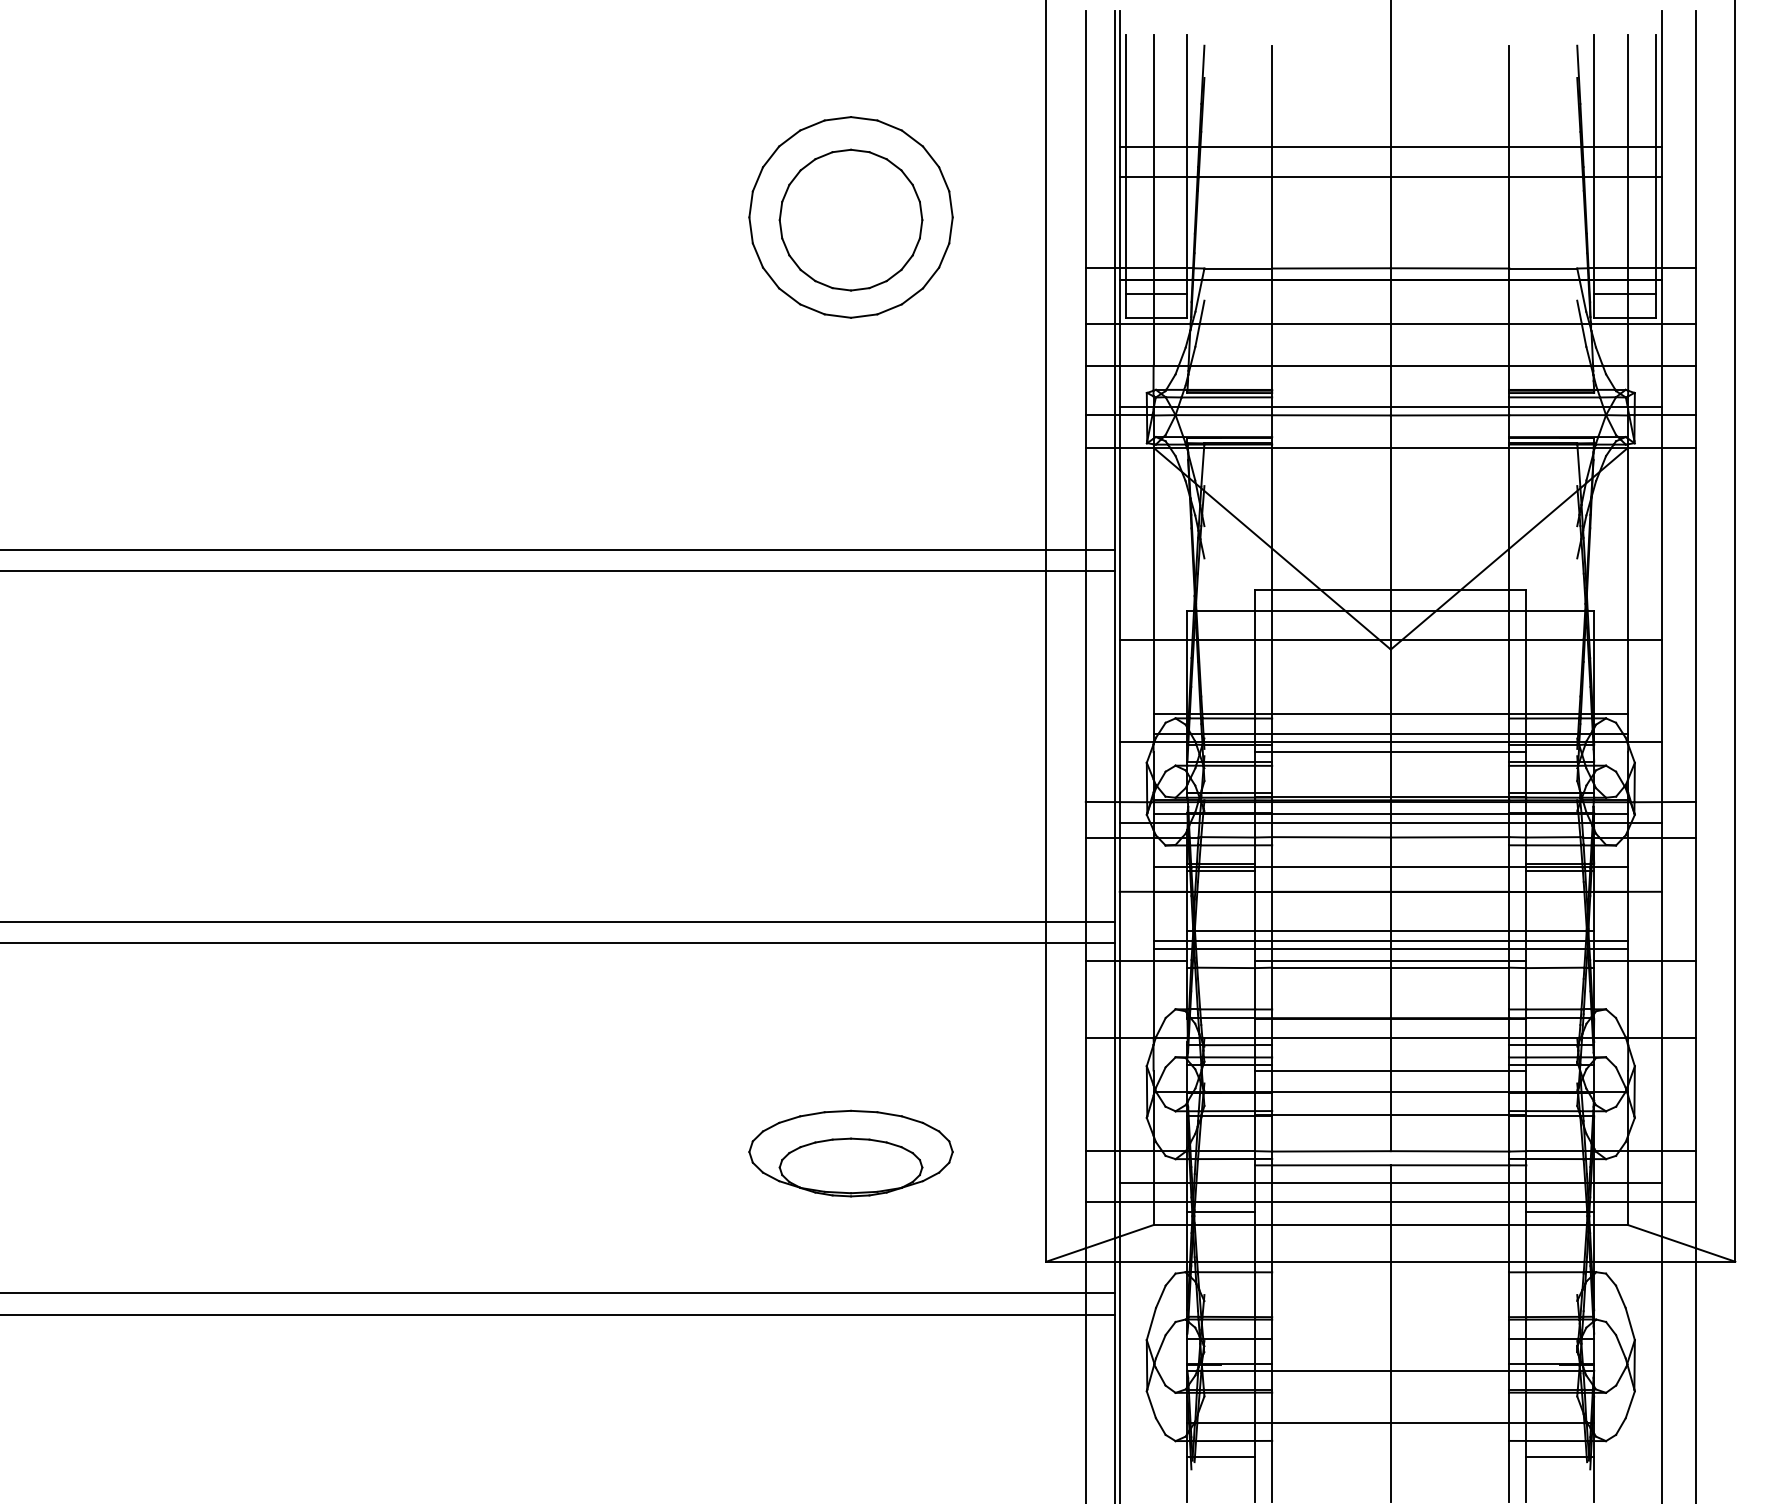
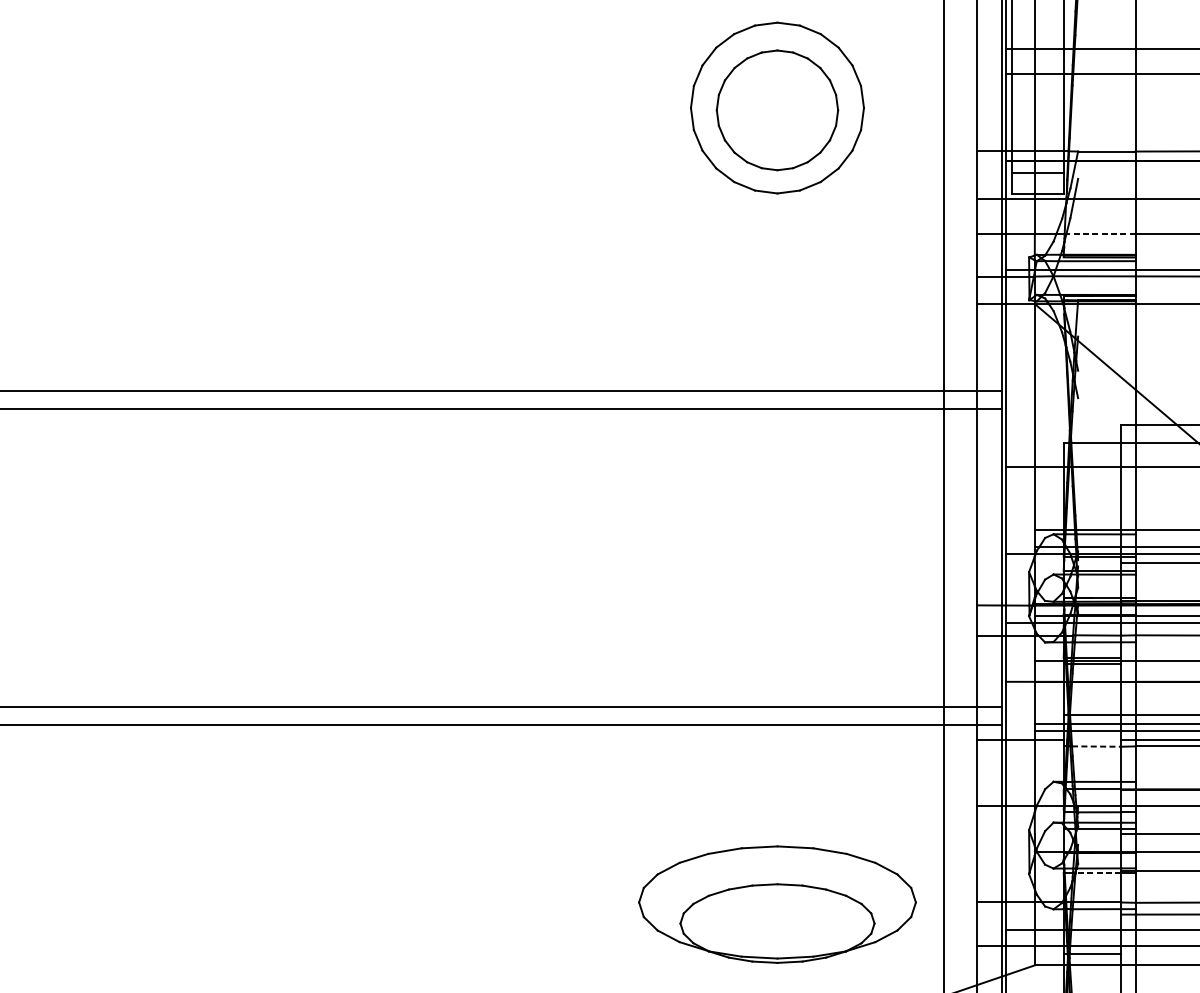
line: (1231, 365) -> (1101, 234), solid -> dashed
line: (1226, 967) -> (1096, 746), solid -> dashed
line: (1228, 1116) -> (1098, 872), solid -> dashed
part: (850, 1153) -> (777, 904), size x1.6

